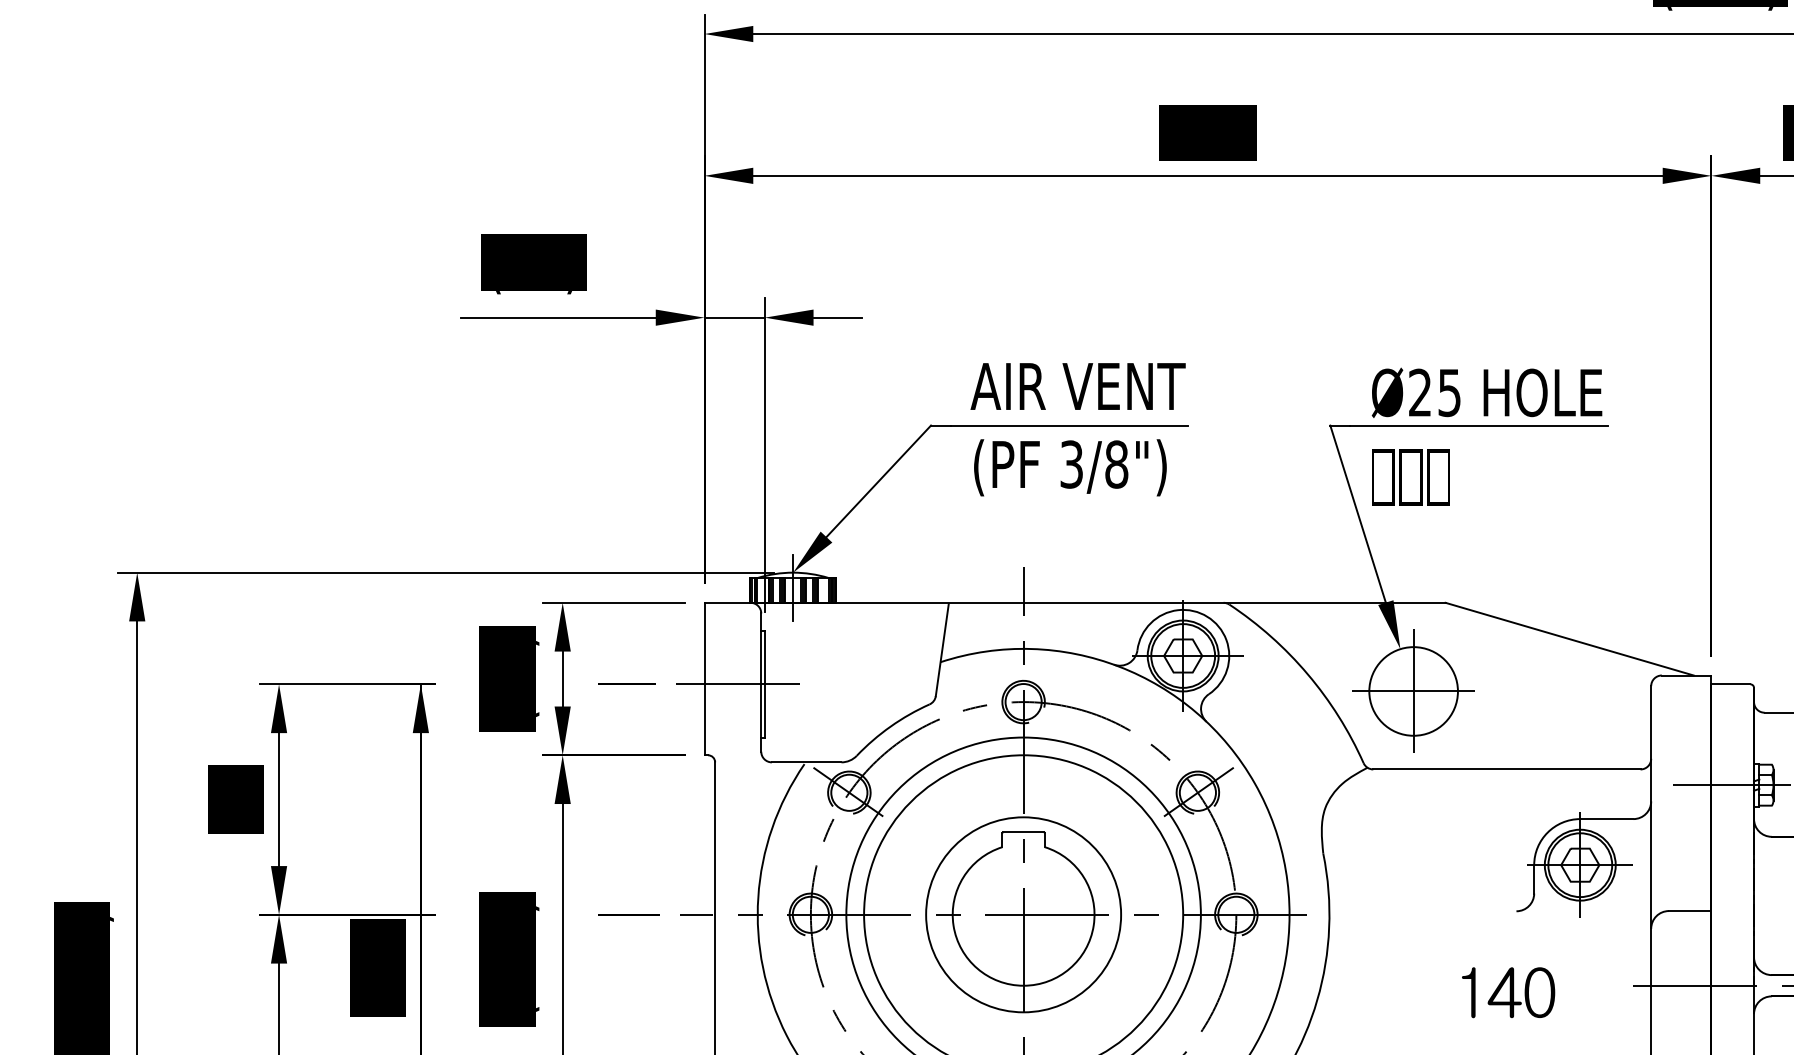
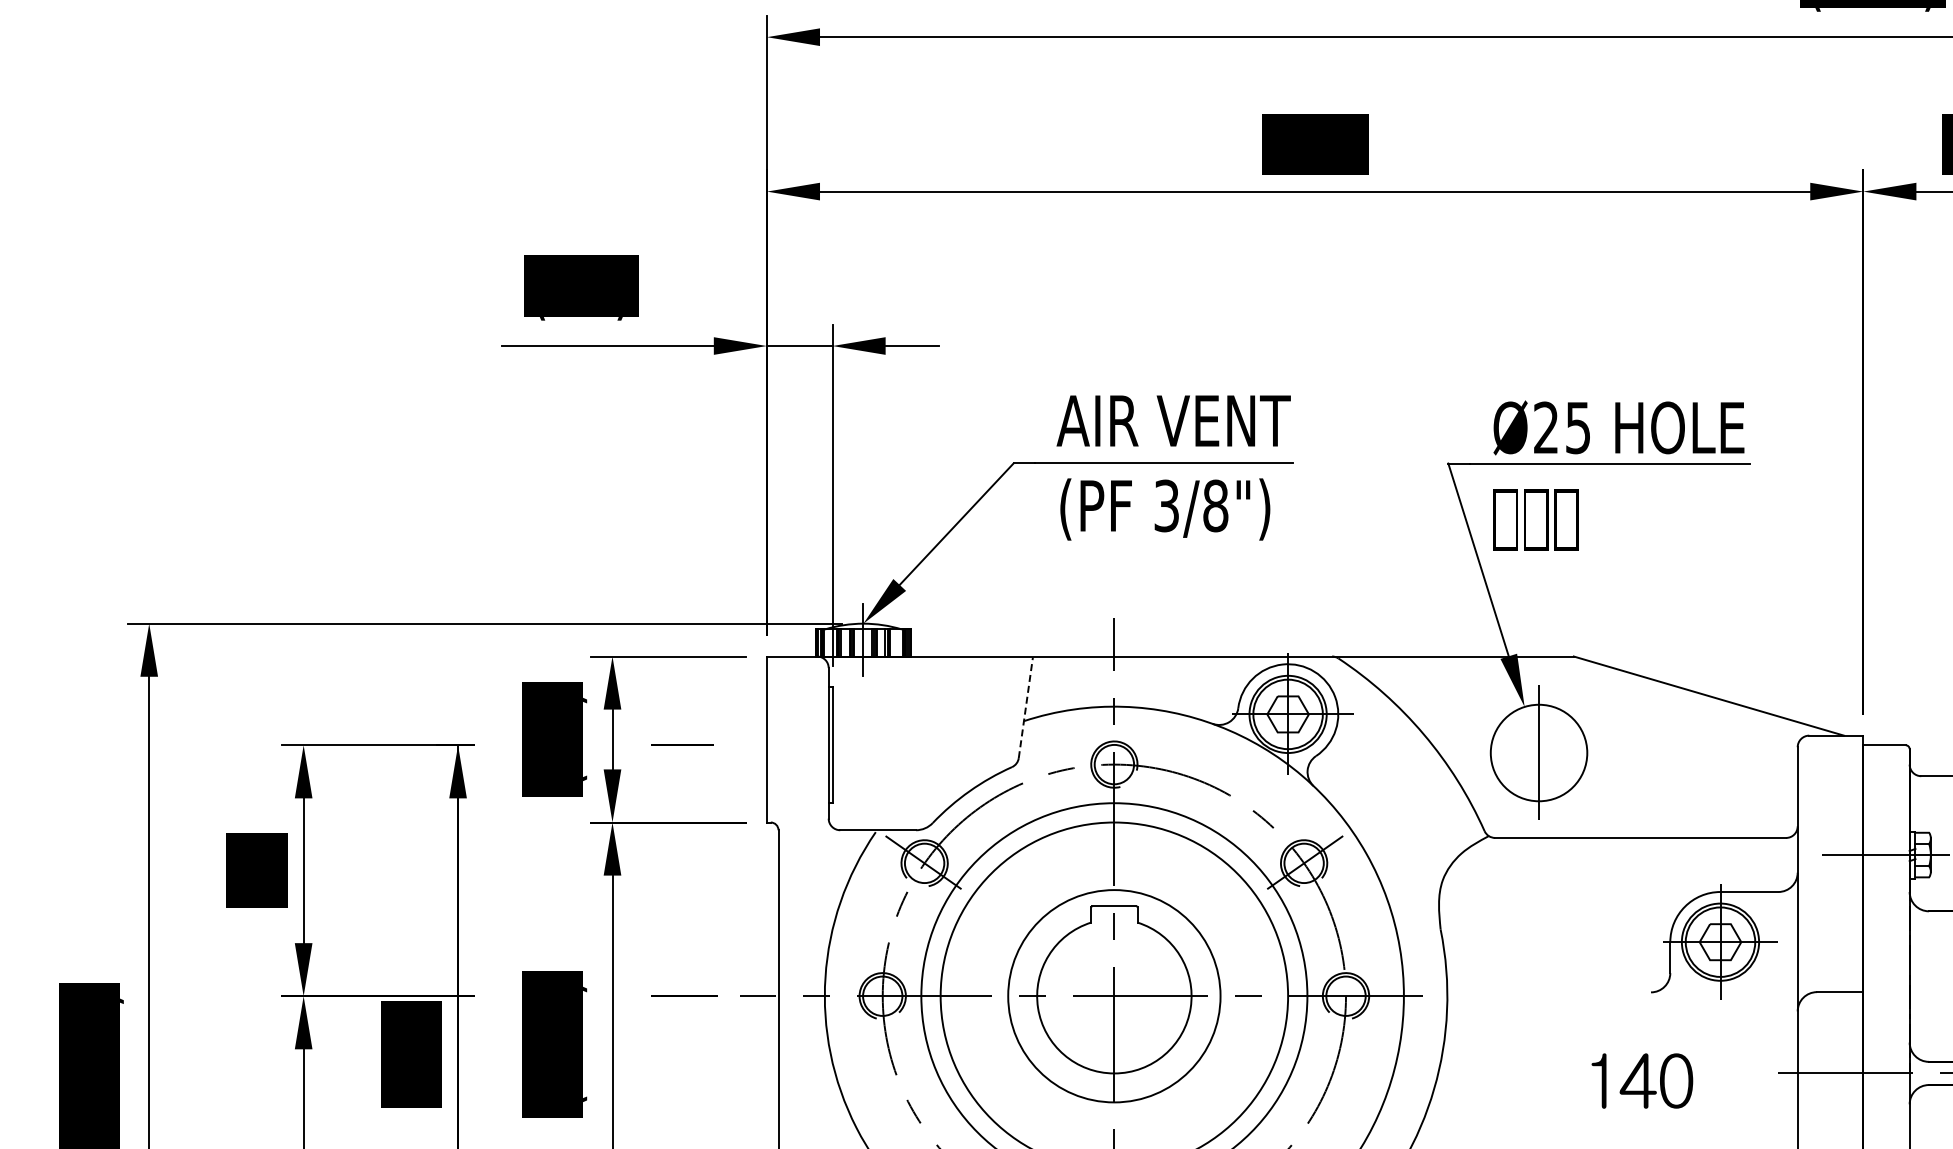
line: (942, 649) -> (1025, 707), solid -> dashed
line: (734, 684) -> (799, 745), removed
line: (1413, 691) -> (1538, 753), removed

